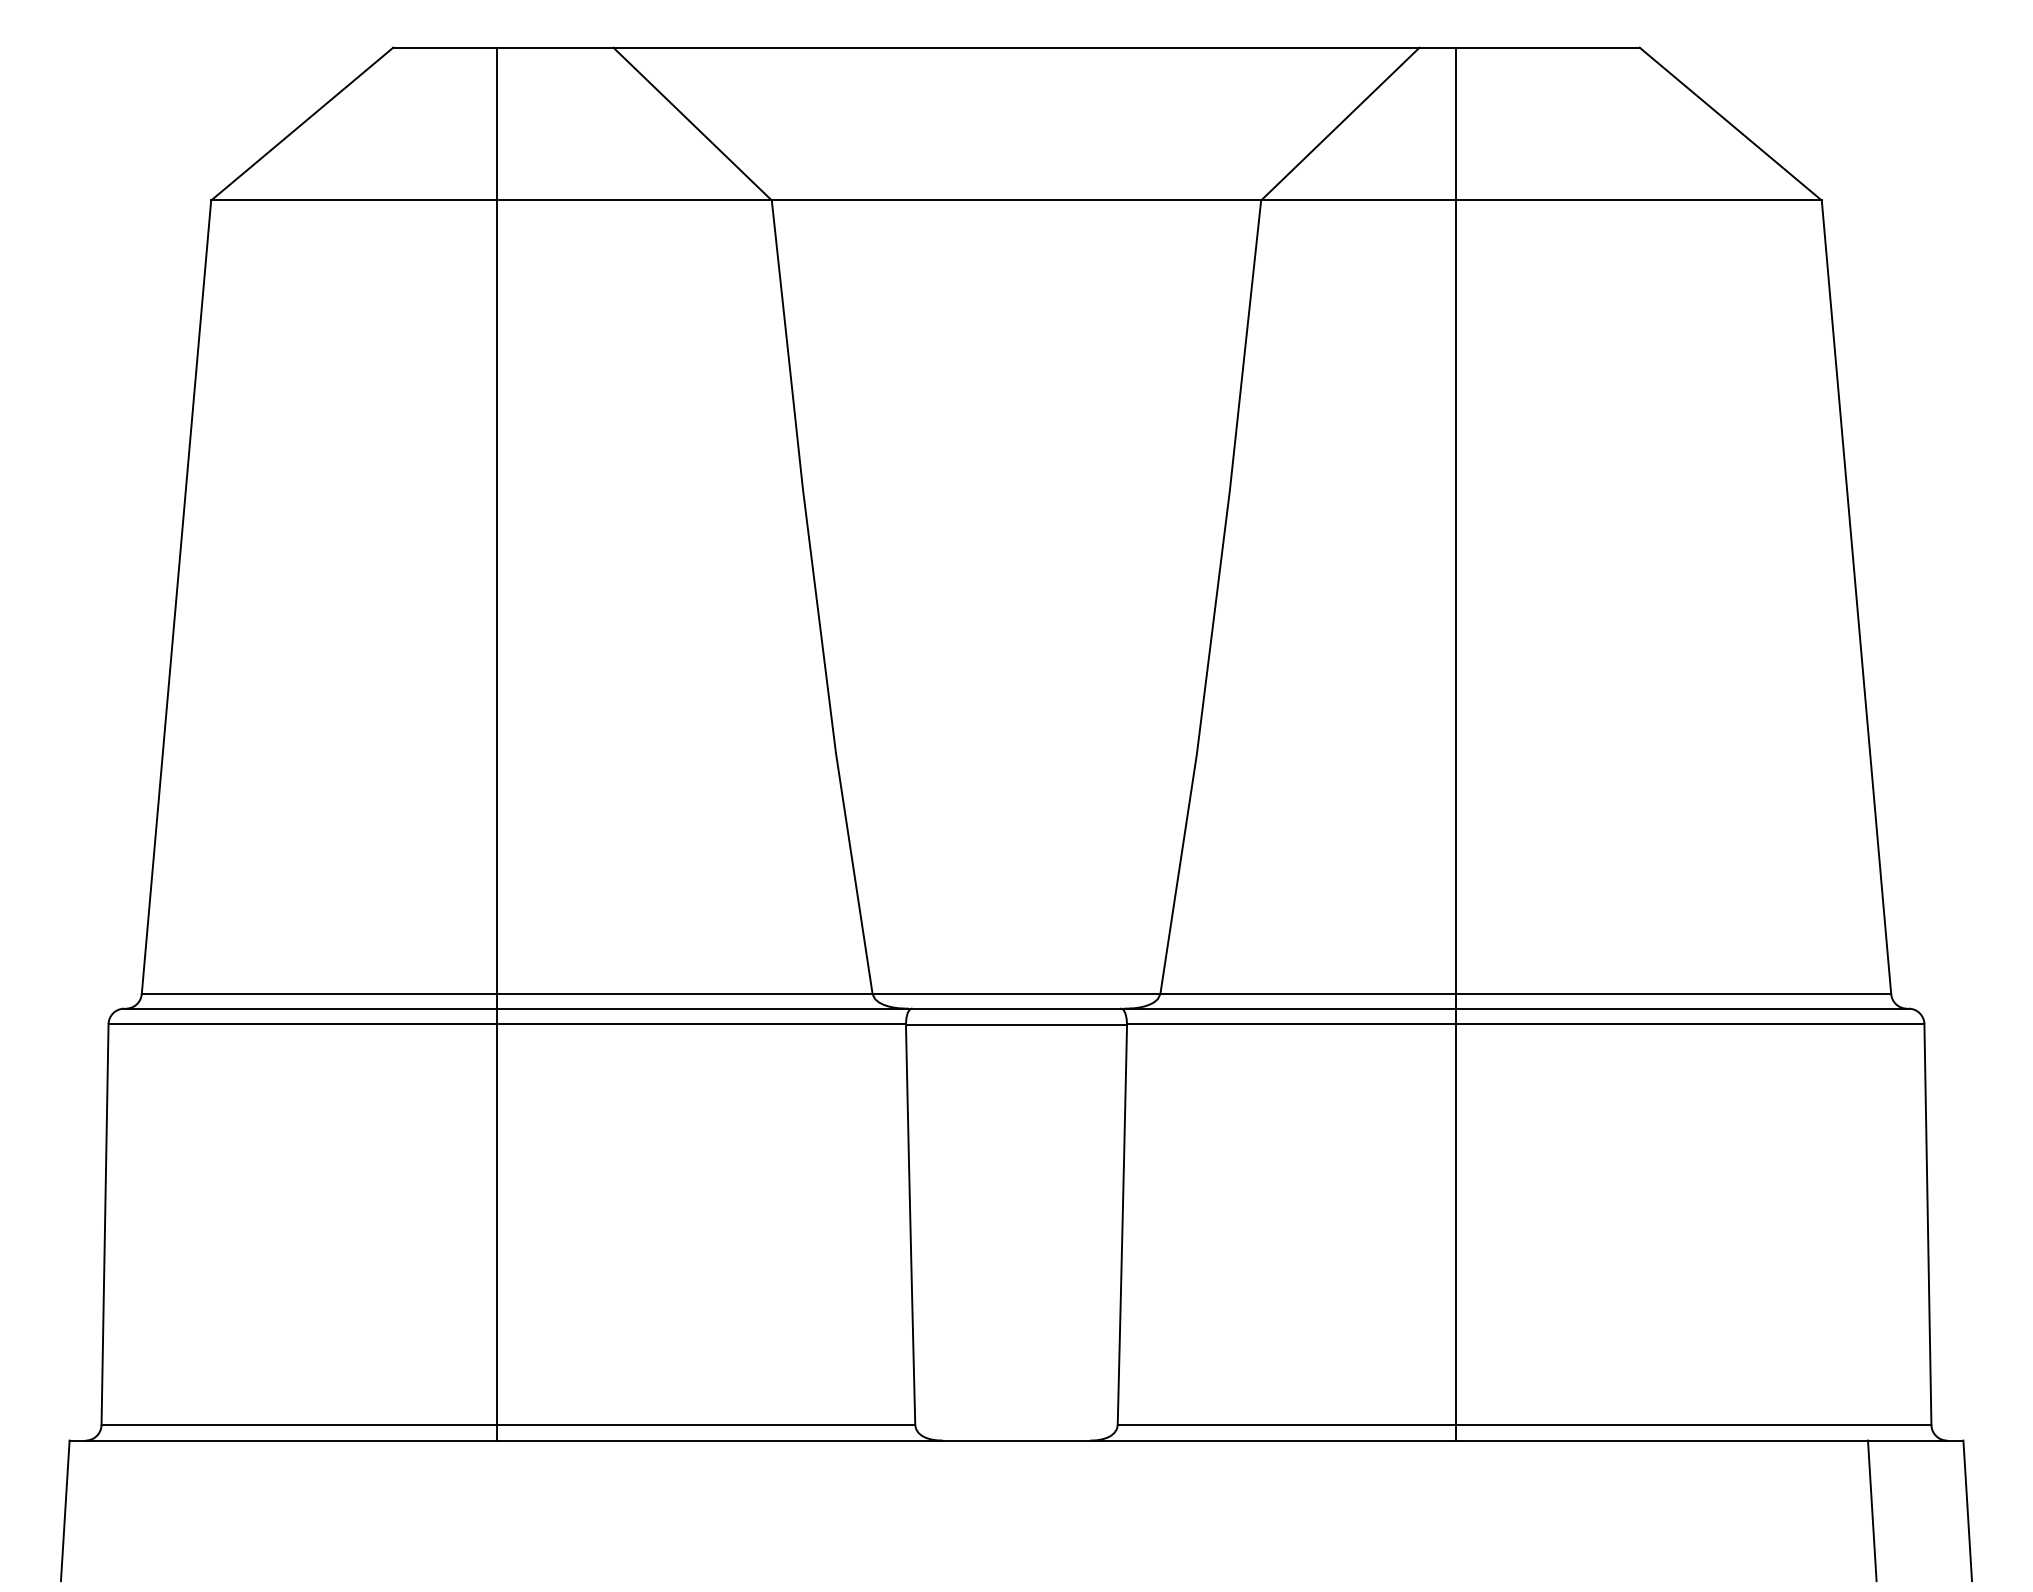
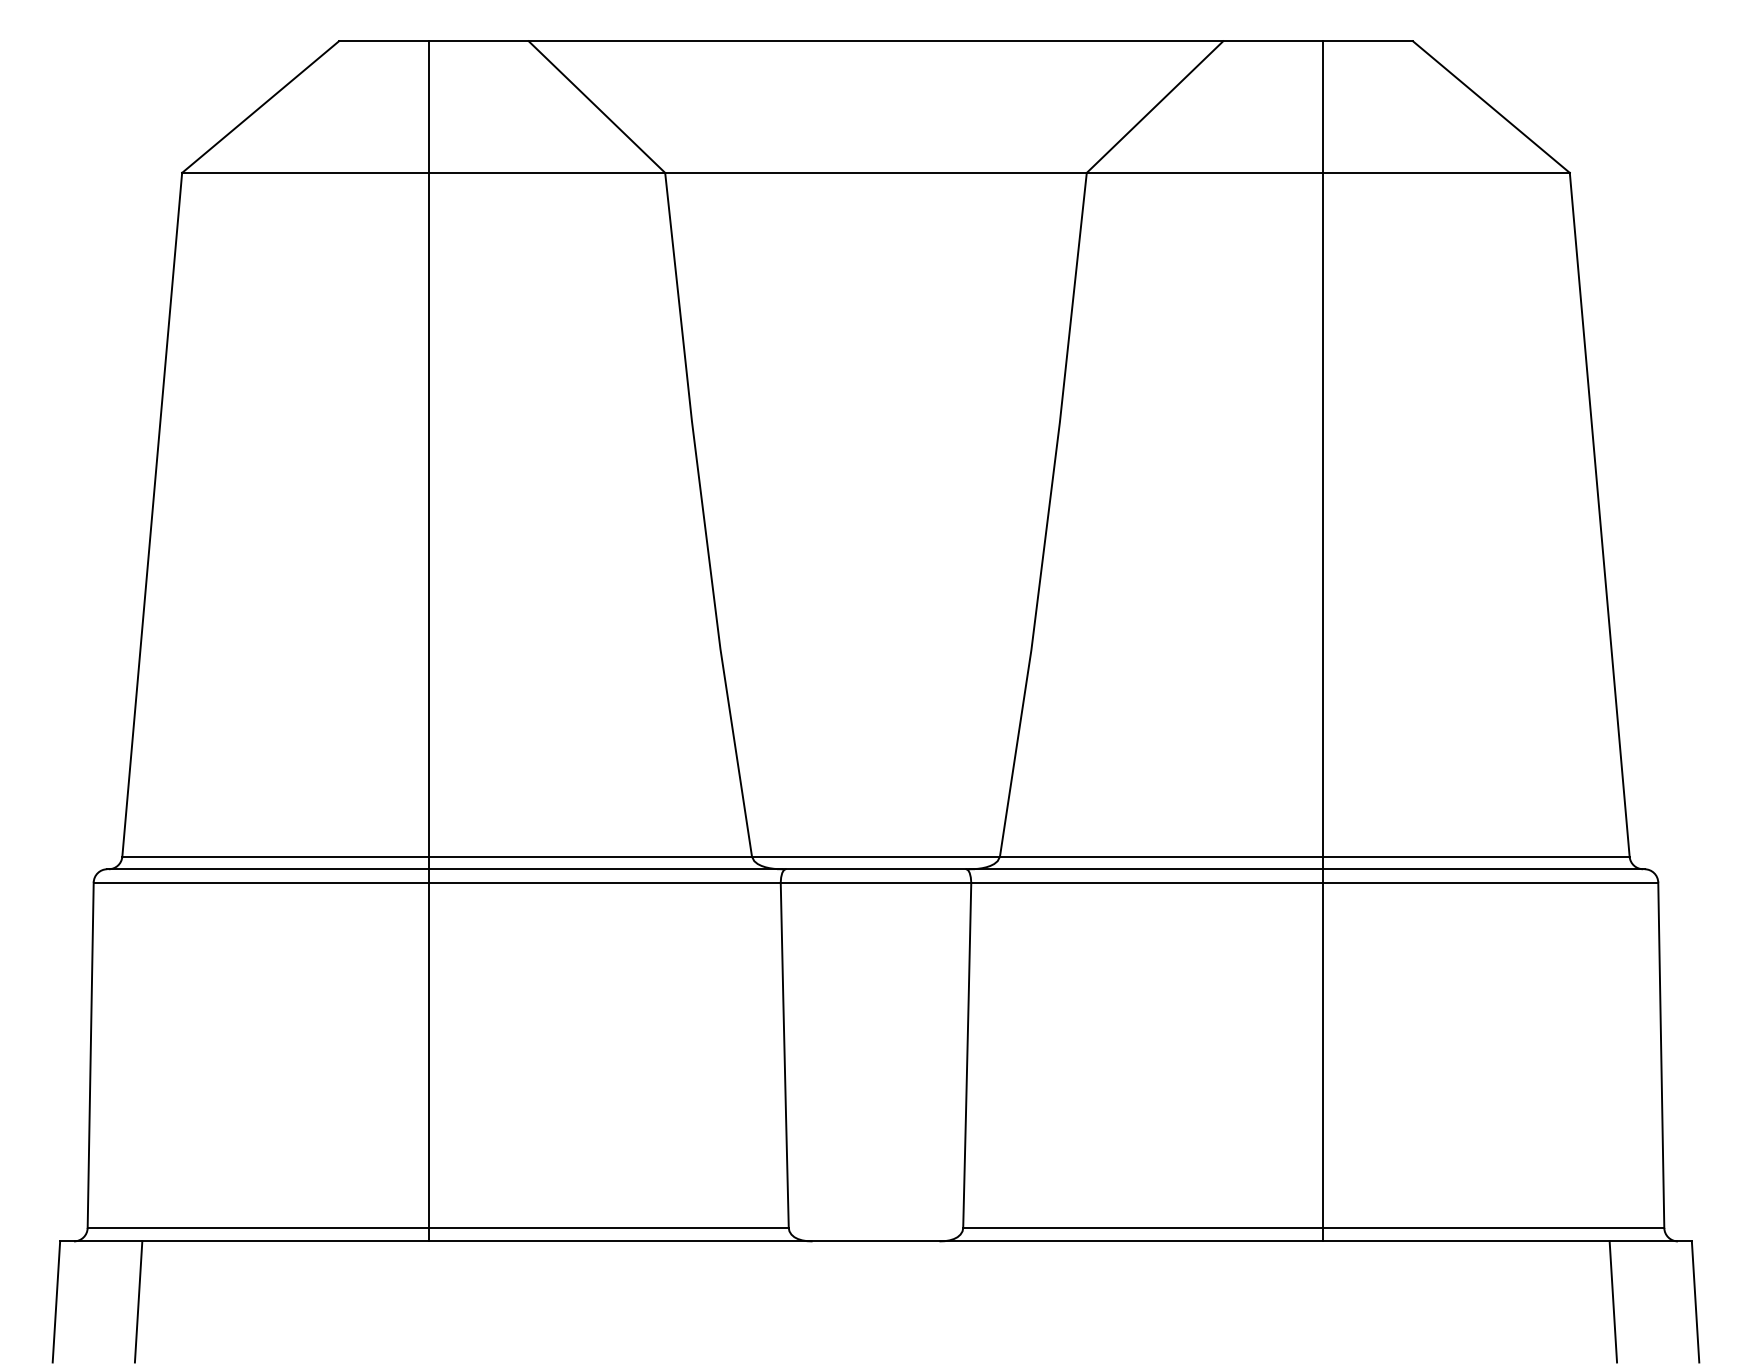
line: (1455, 743) -> (1323, 640), moved
line: (160, 1510) -> (138, 1301), added

